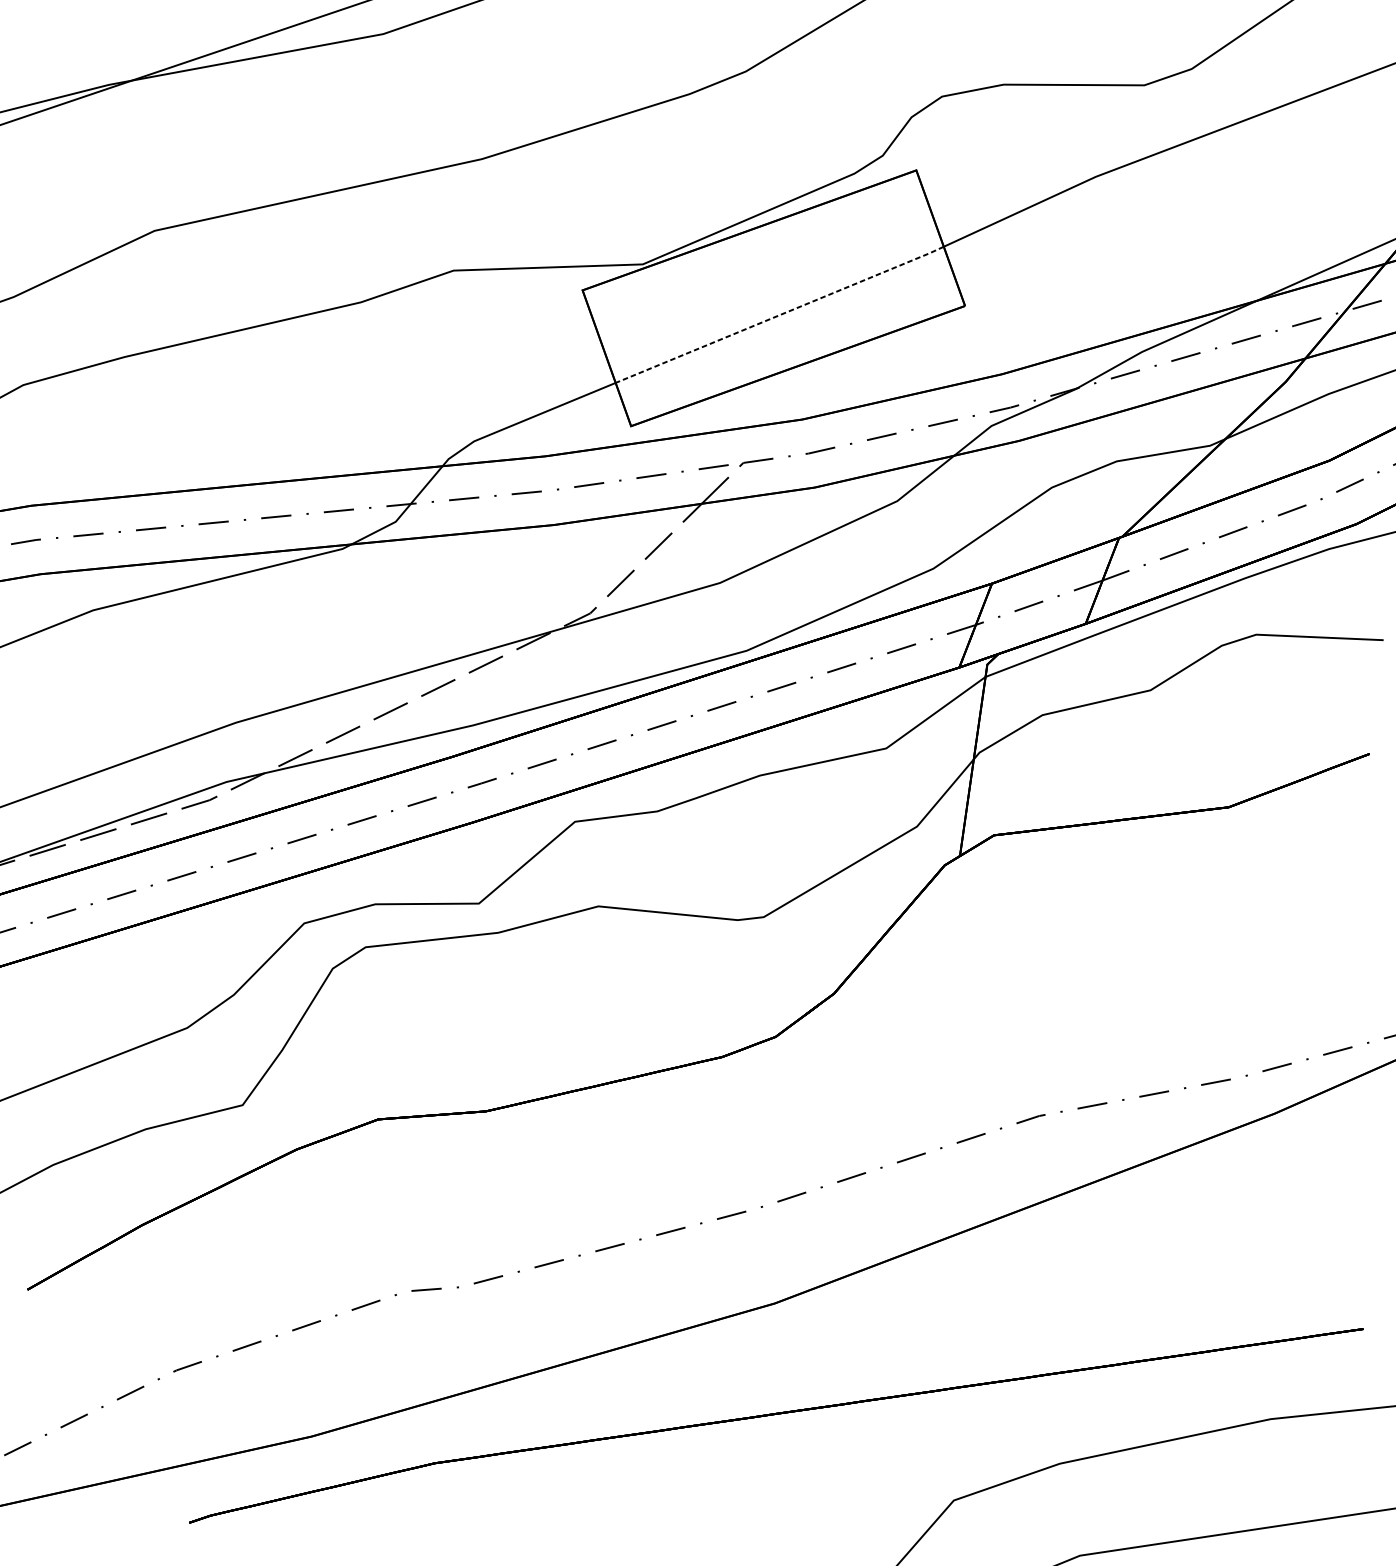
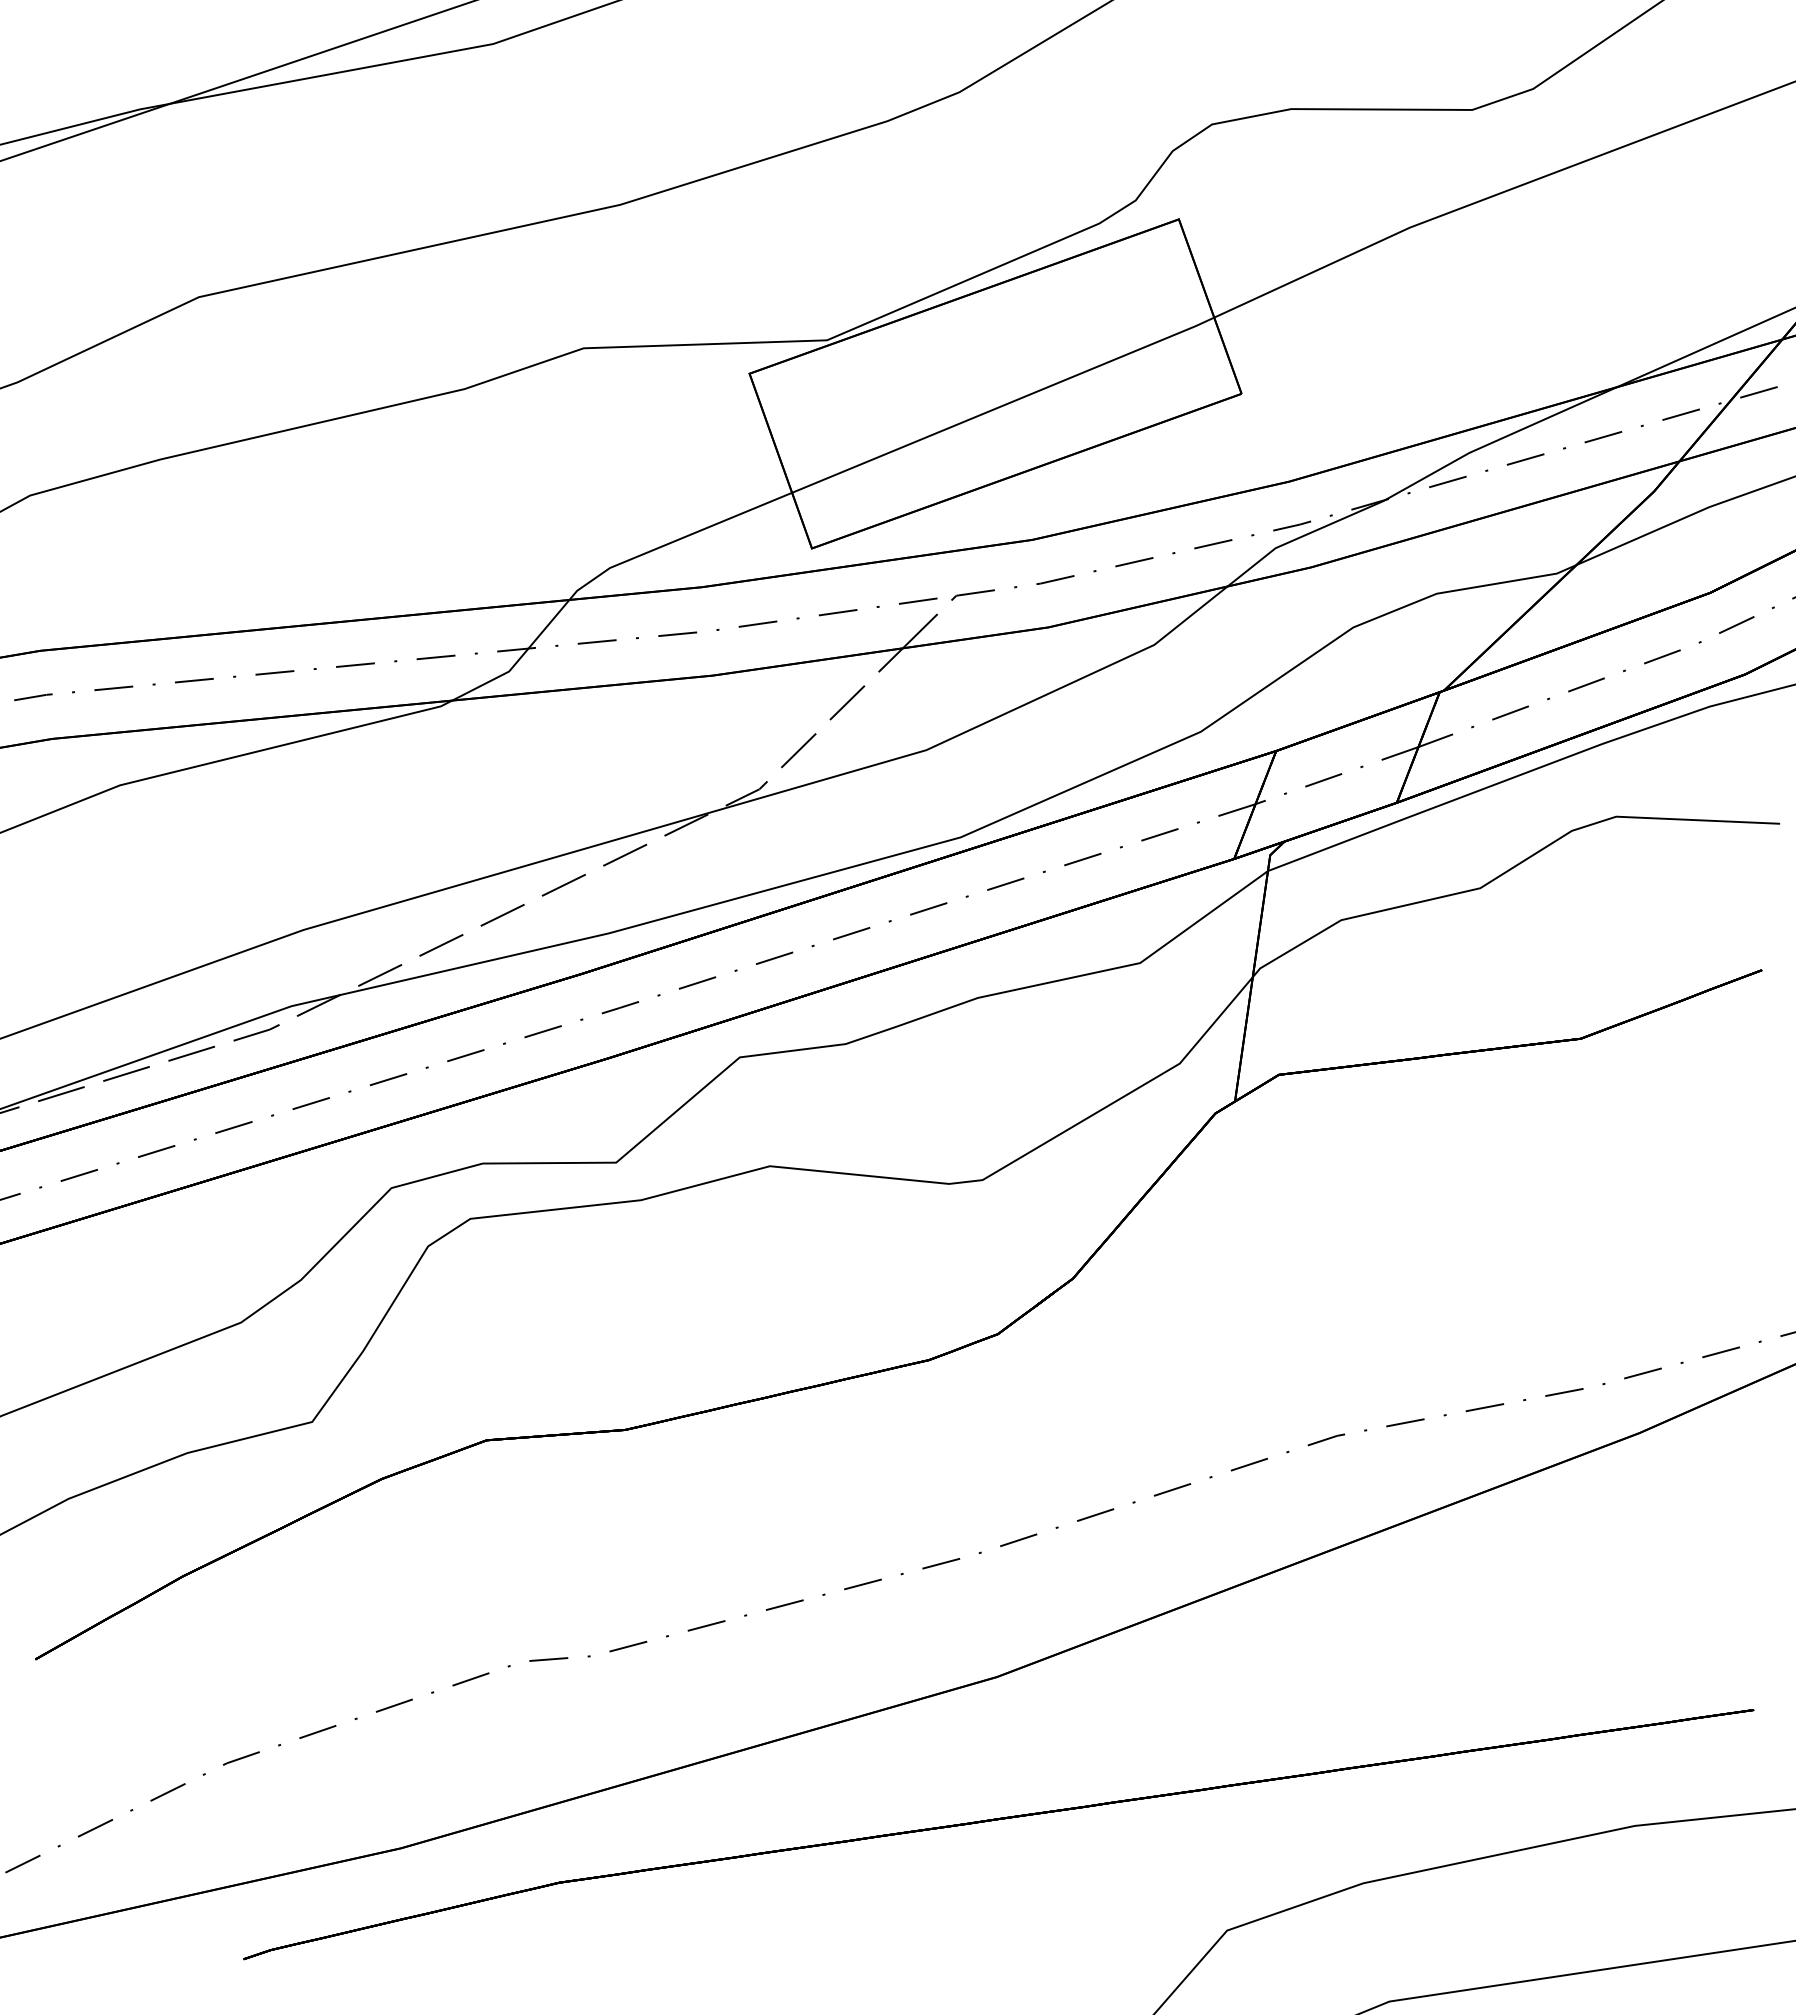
line: (780, 315) -> (1003, 405), dashed -> solid

